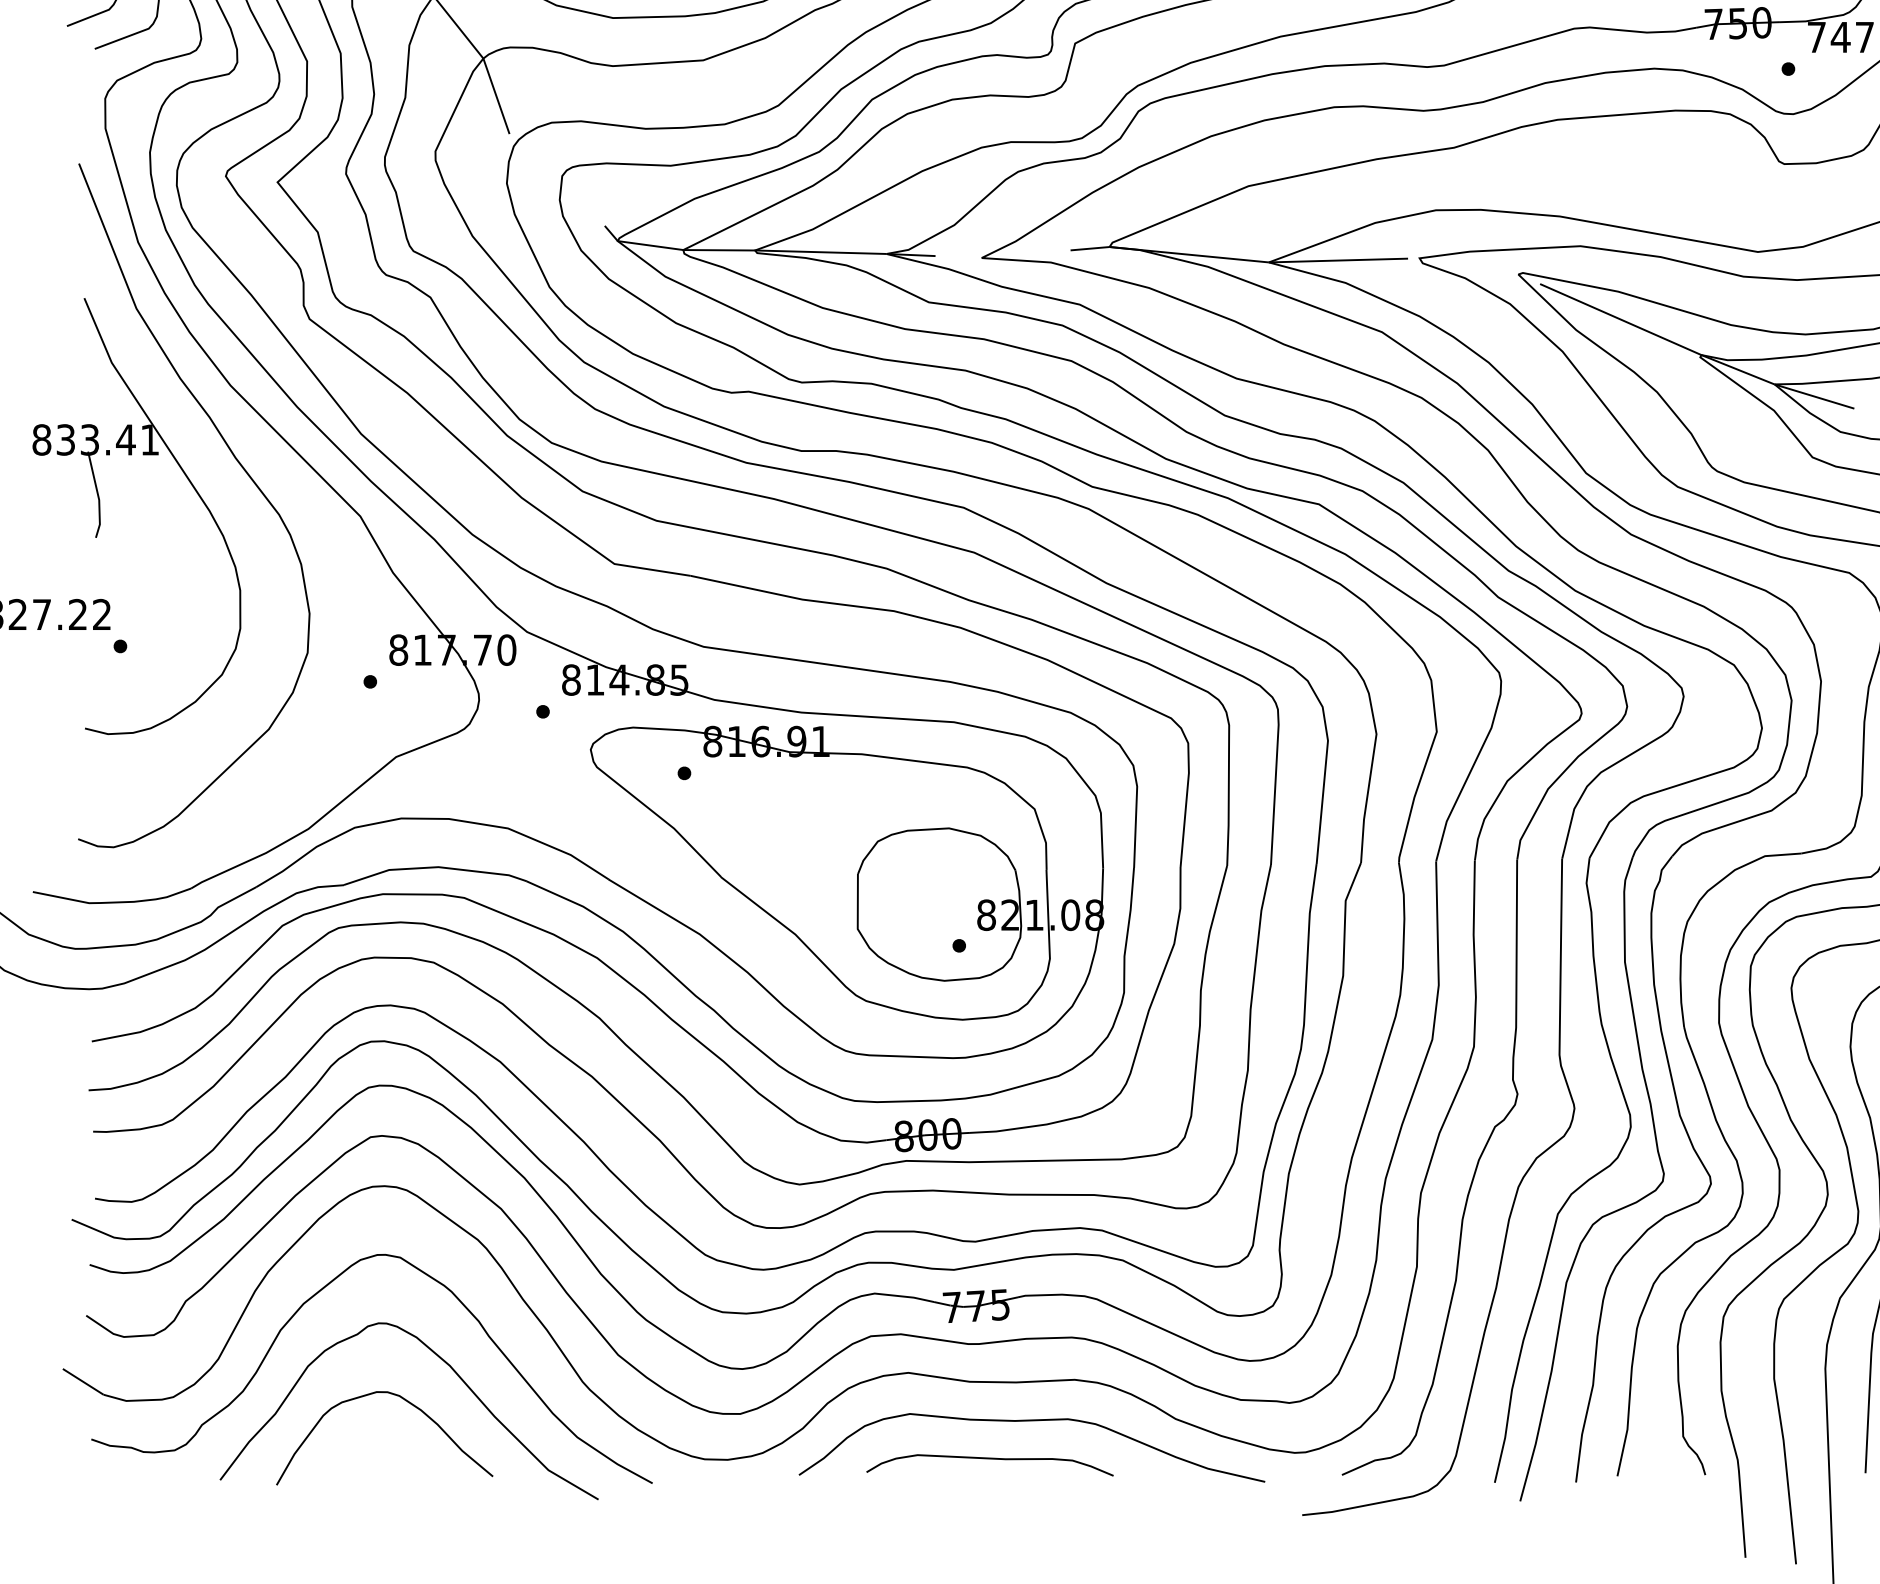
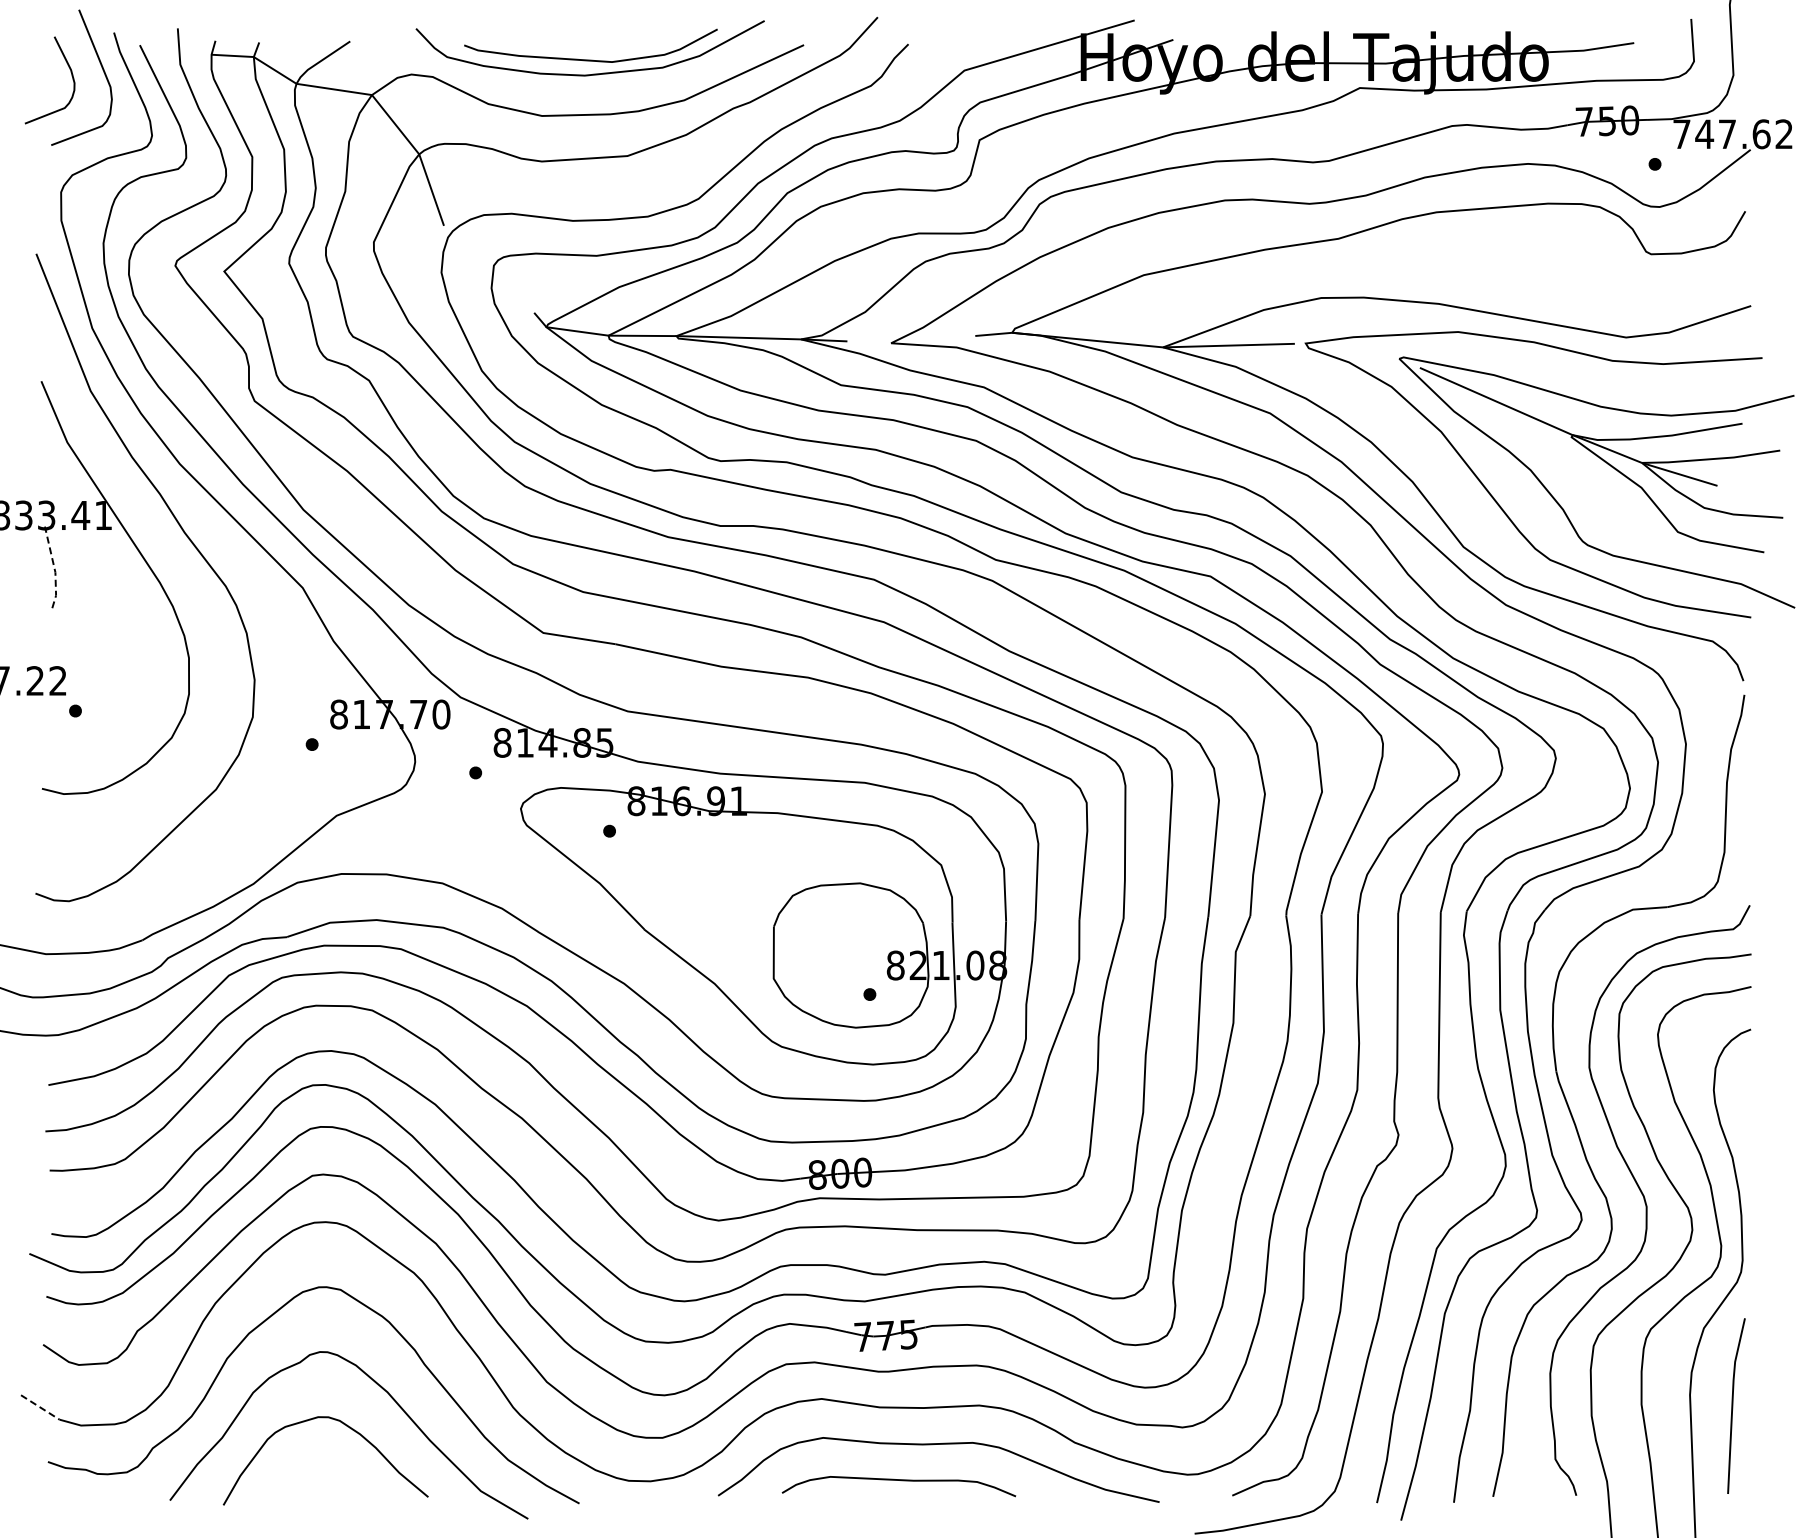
line: (98, 495) -> (54, 568), solid -> dashed
line: (83, 1381) -> (40, 1407), solid -> dashed

